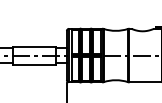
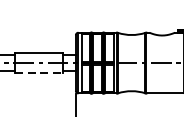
line: (35, 64) -> (40, 73), solid -> dashed

